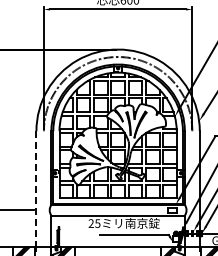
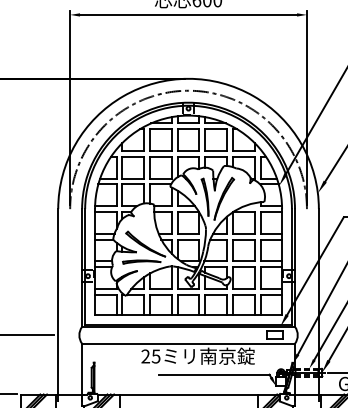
line: (36, 189) -> (58, 302), dashed -> solid

